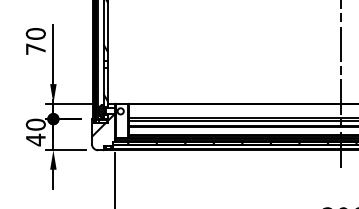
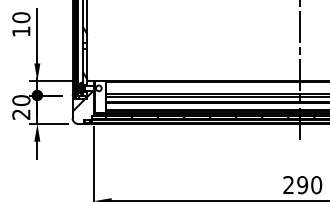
text: (36, 49) -> (21, 31), 70 -> 10
text: (36, 139) -> (21, 114), 40 -> 20

